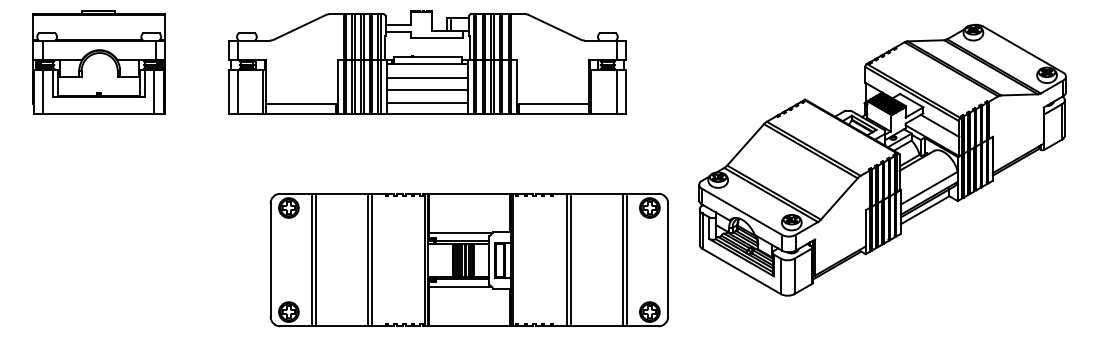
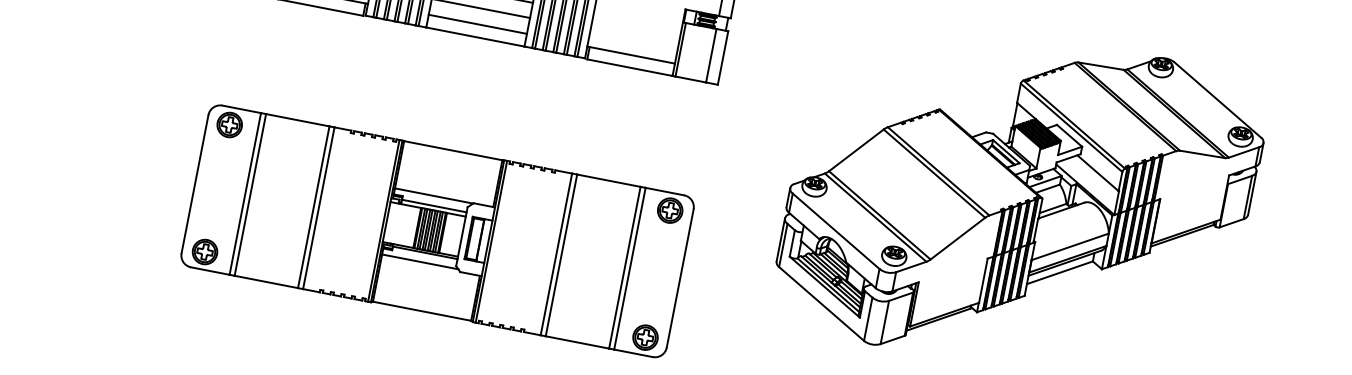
part: (468, 259) -> (436, 230), moved

